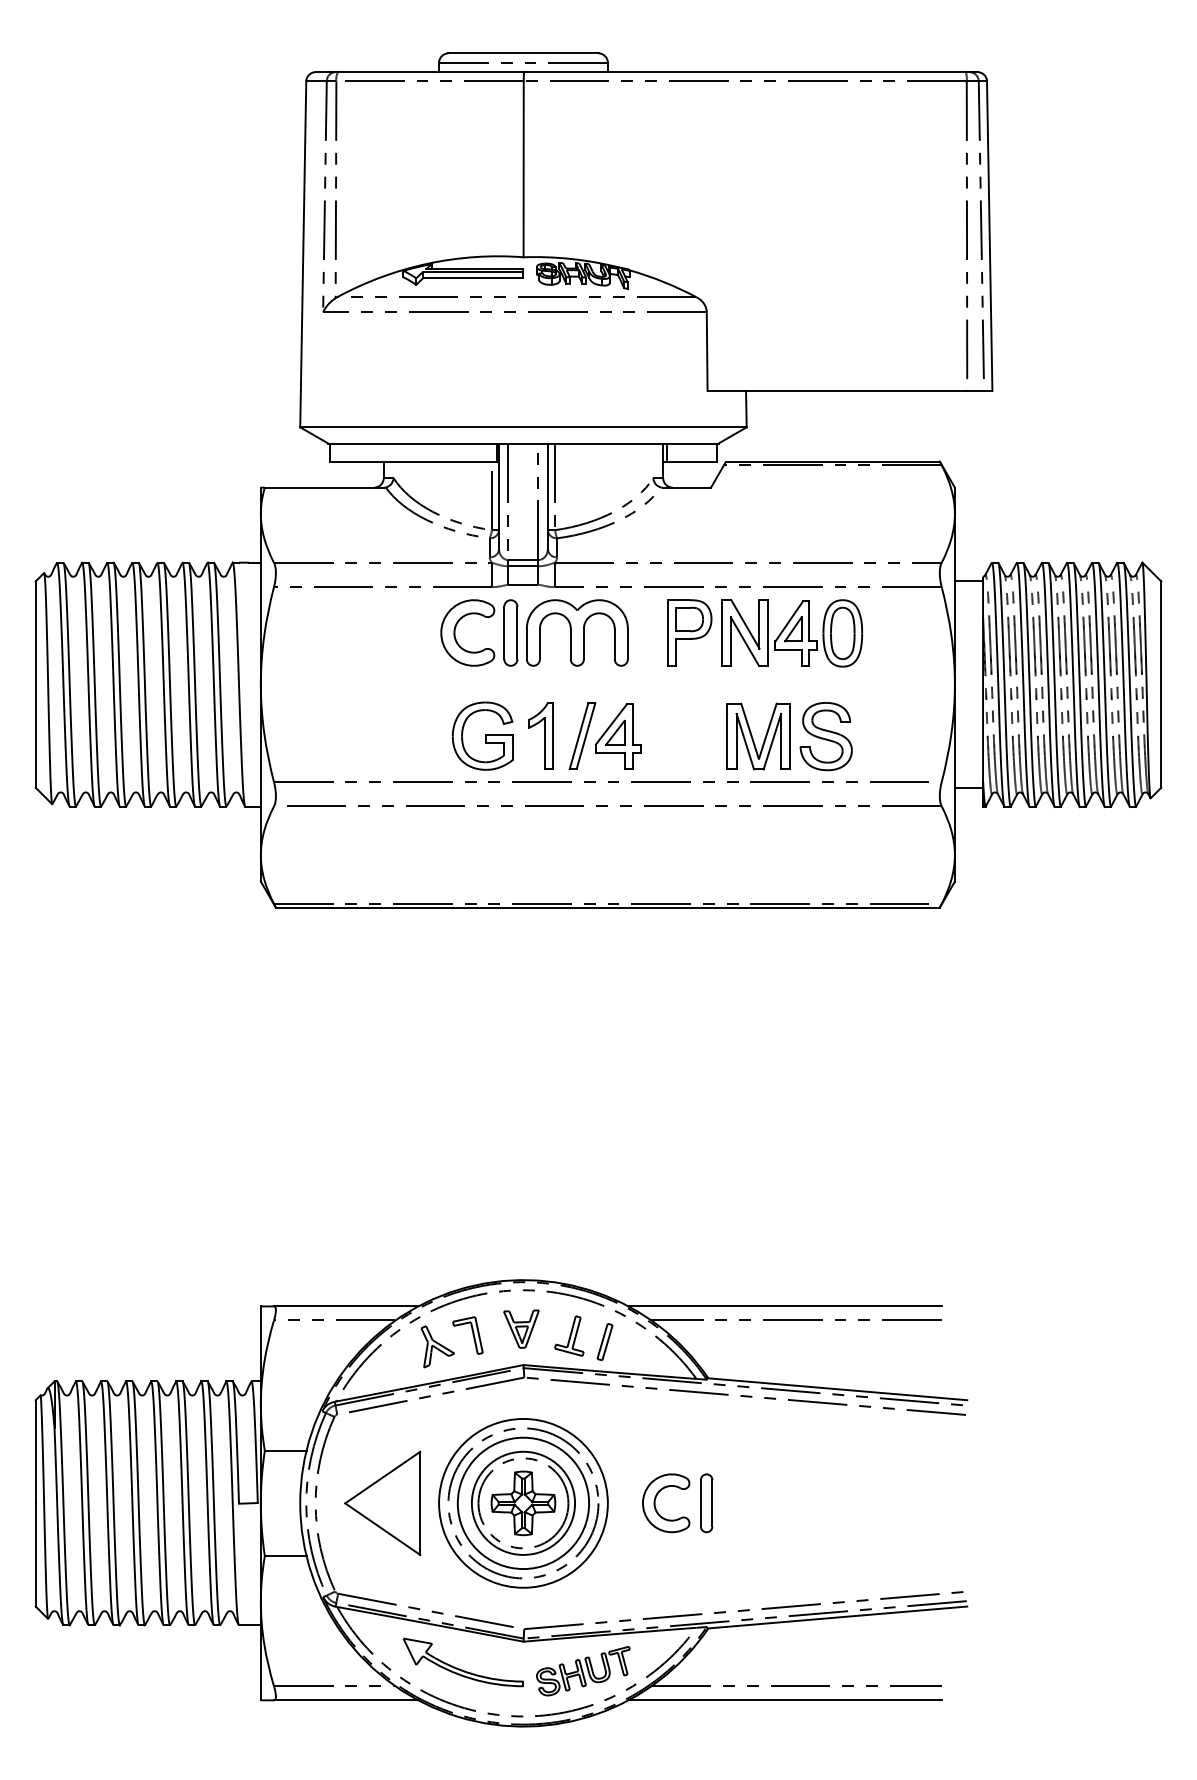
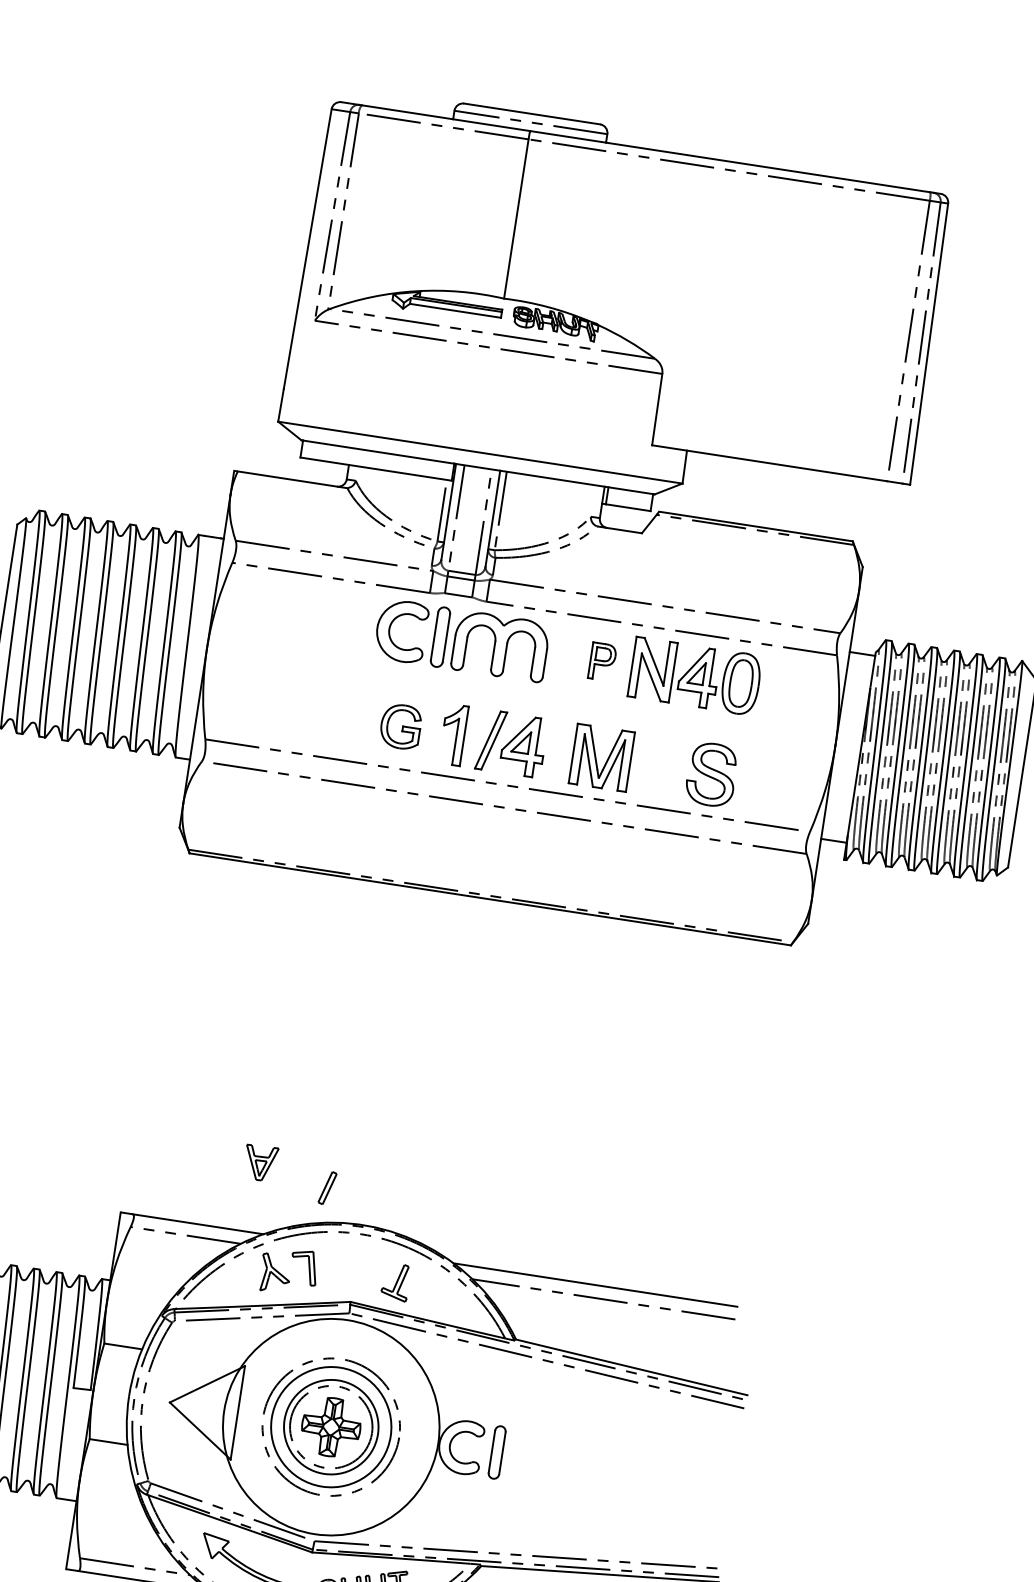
part: (689, 632) -> (602, 661), size x0.6
part: (482, 735) -> (400, 726), size x0.7
part: (758, 736) -> (601, 757), moved
part: (521, 1328) -> (260, 1162), moved
part: (604, 1342) -> (327, 1188), moved
circle: (523, 1502) -> (331, 1426), size x1.4

